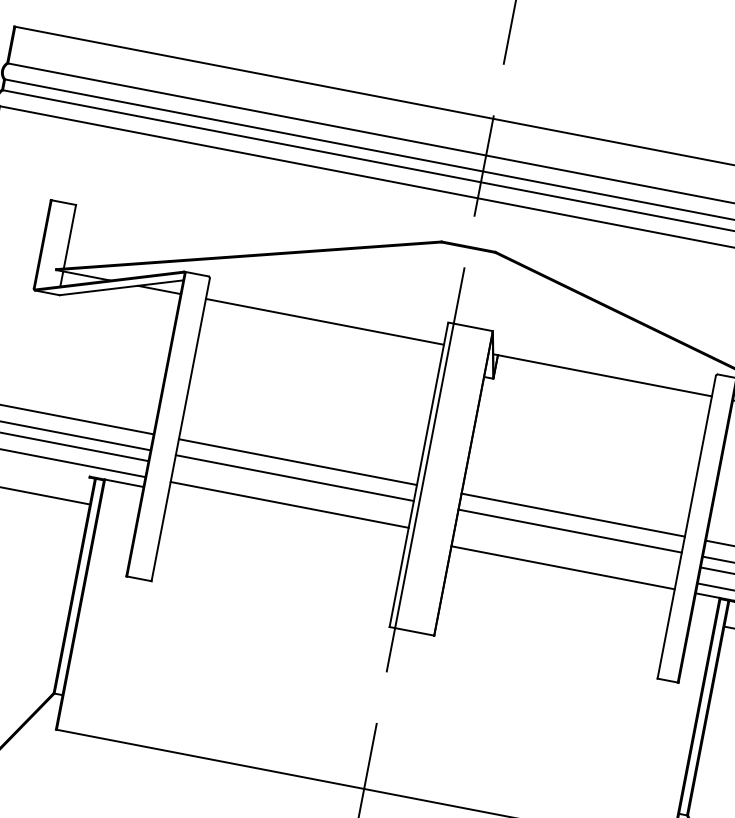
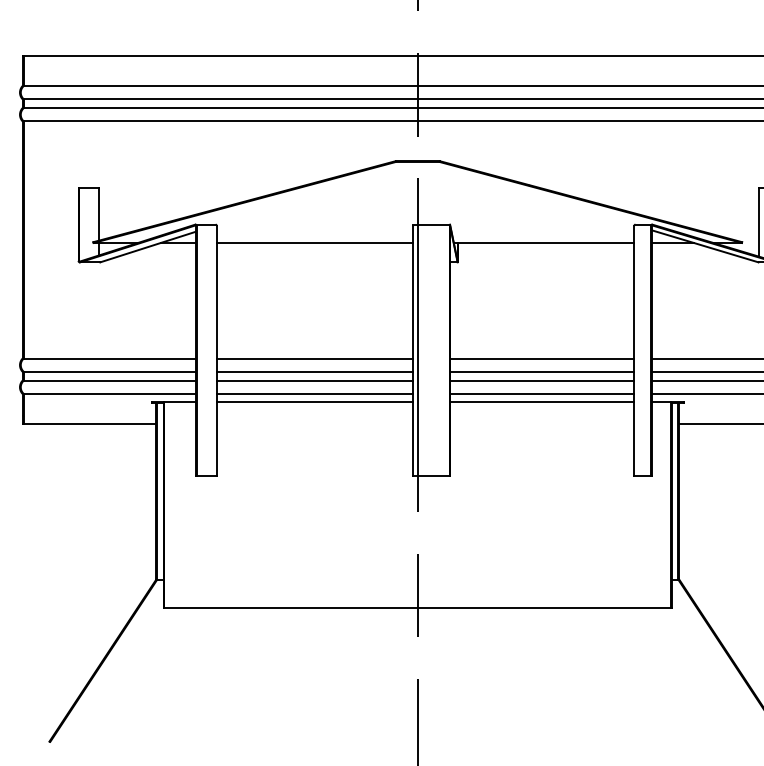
line: (292, 488) -> (314, 380), added
line: (286, 515) -> (314, 402), added
line: (568, 541) -> (542, 380), added
line: (565, 557) -> (542, 393), added

